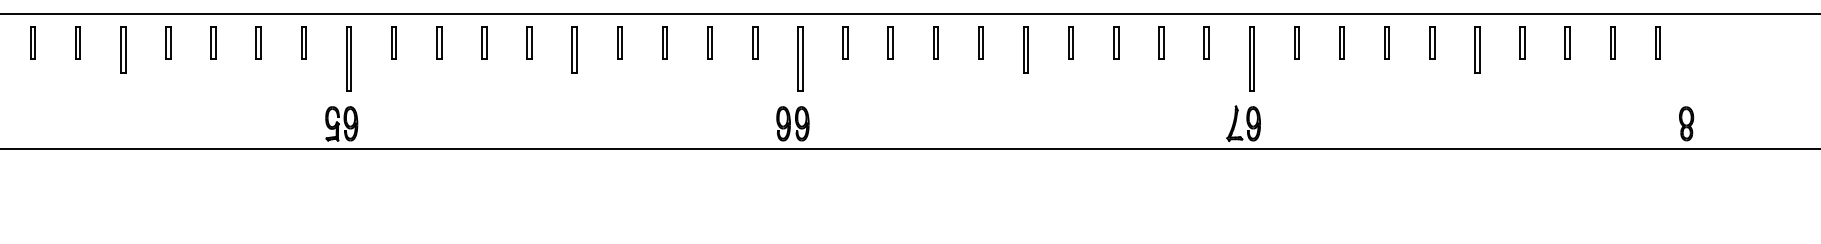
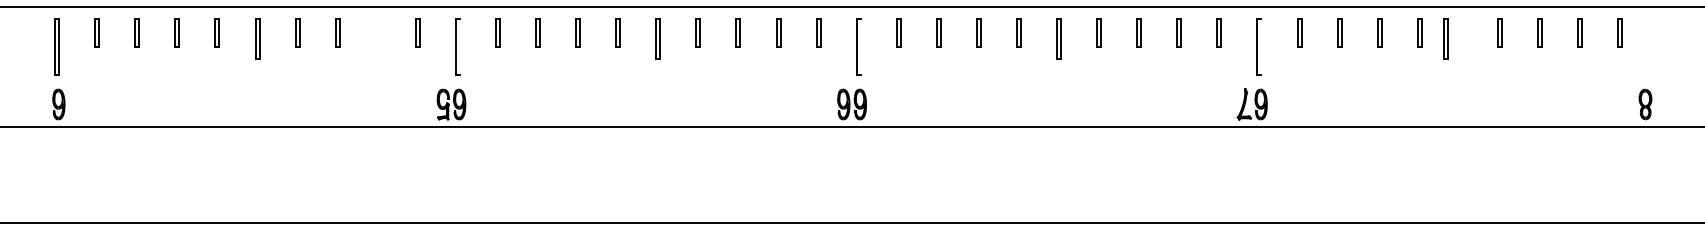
part: (258, 42) -> (377, 32), removed
part: (1477, 49) -> (1445, 38), moved
line: (350, 58) -> (459, 46), removed
line: (802, 58) -> (860, 46), removed
line: (1254, 58) -> (1261, 46), removed

